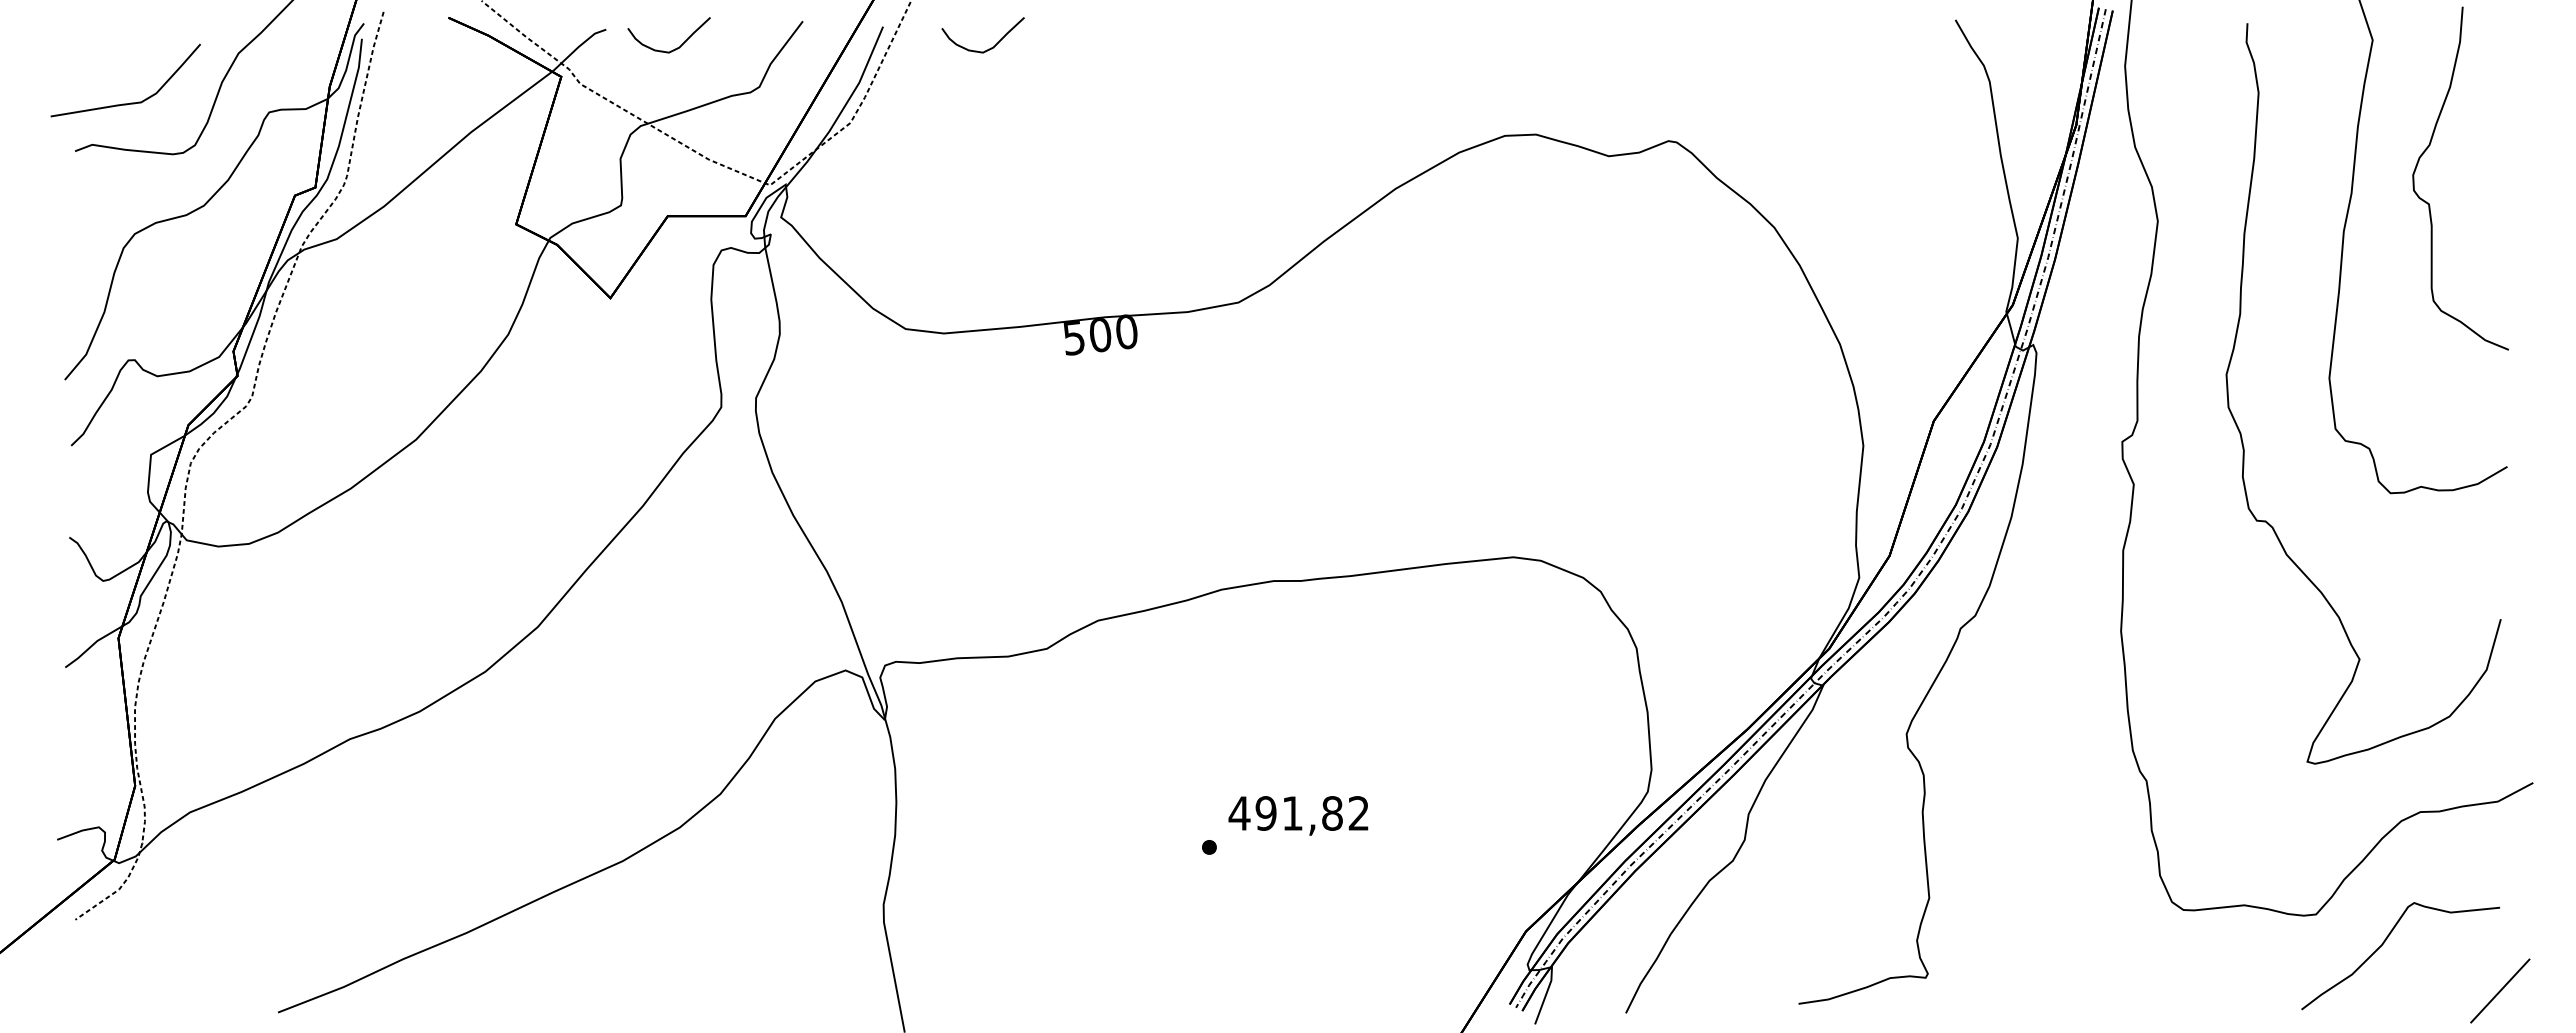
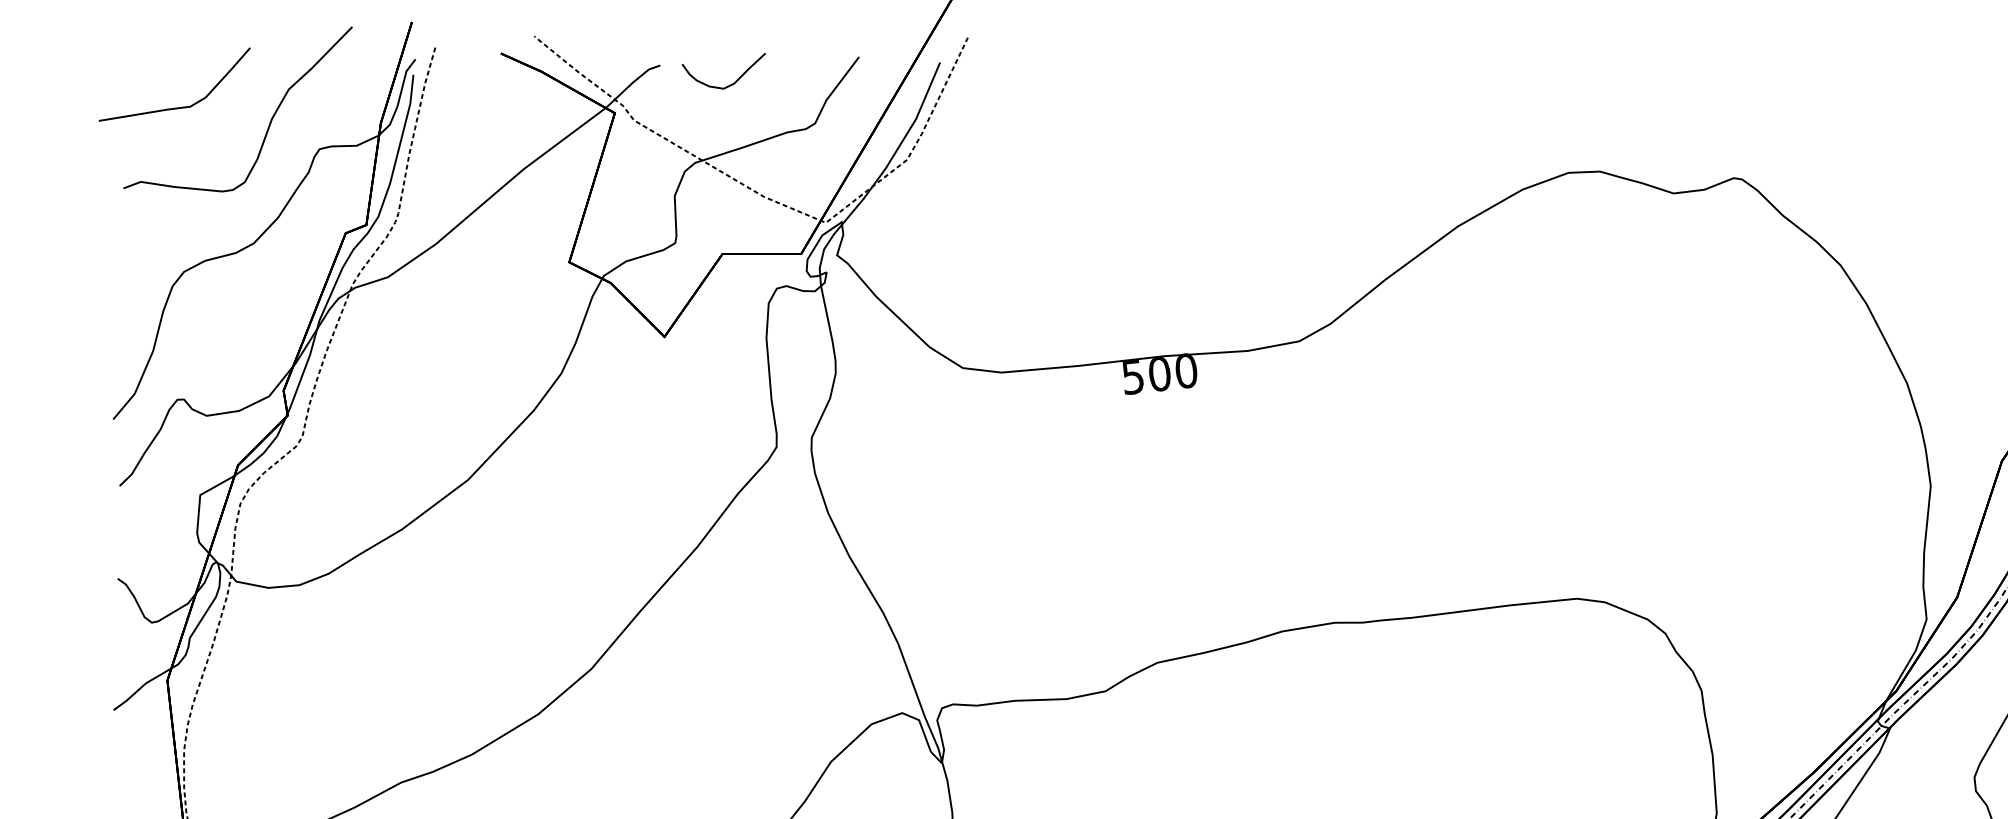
curve: (986, 49) -> (1044, 85), removed
curve: (130, 102) -> (179, 106), moved

